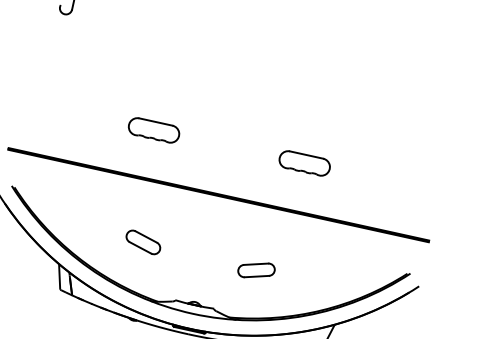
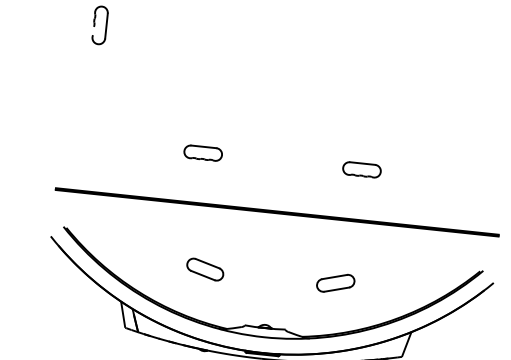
part: (153, 129) -> (202, 152), size x0.71
part: (304, 163) -> (361, 169), size x0.71
part: (256, 269) -> (335, 282), moved

